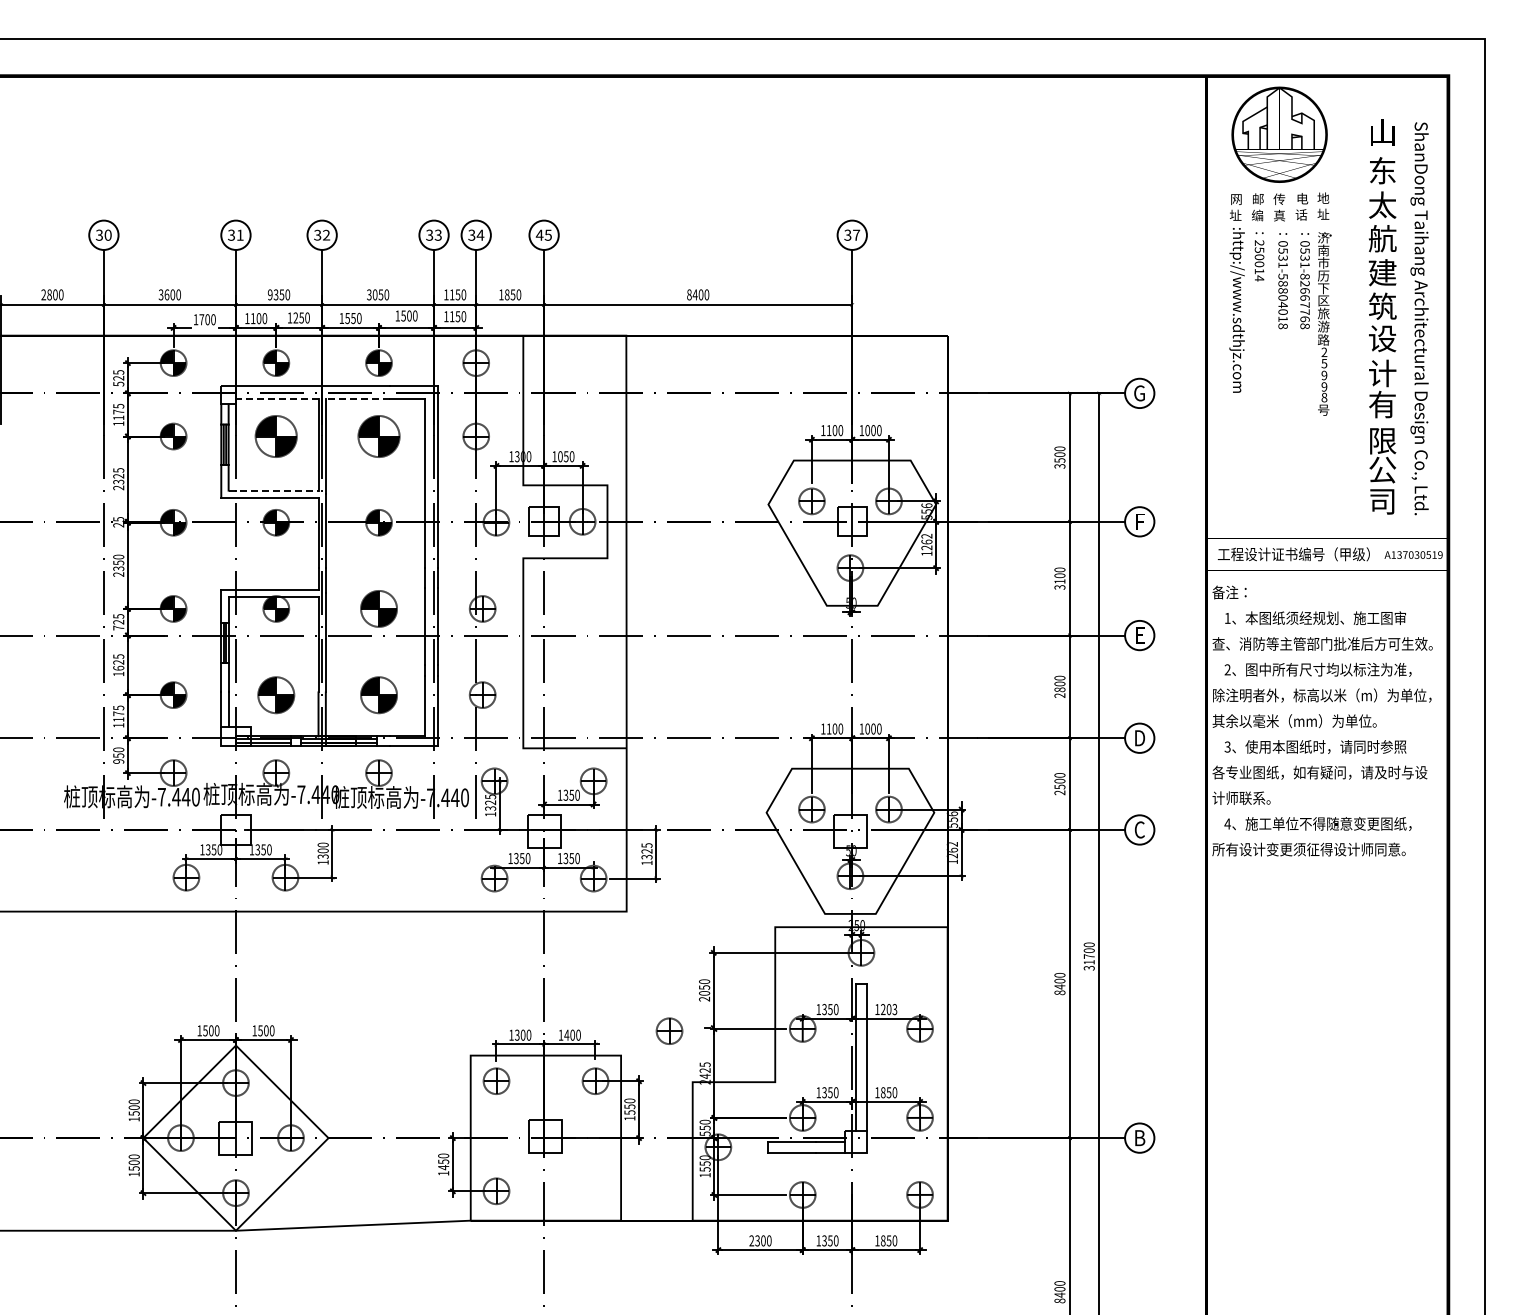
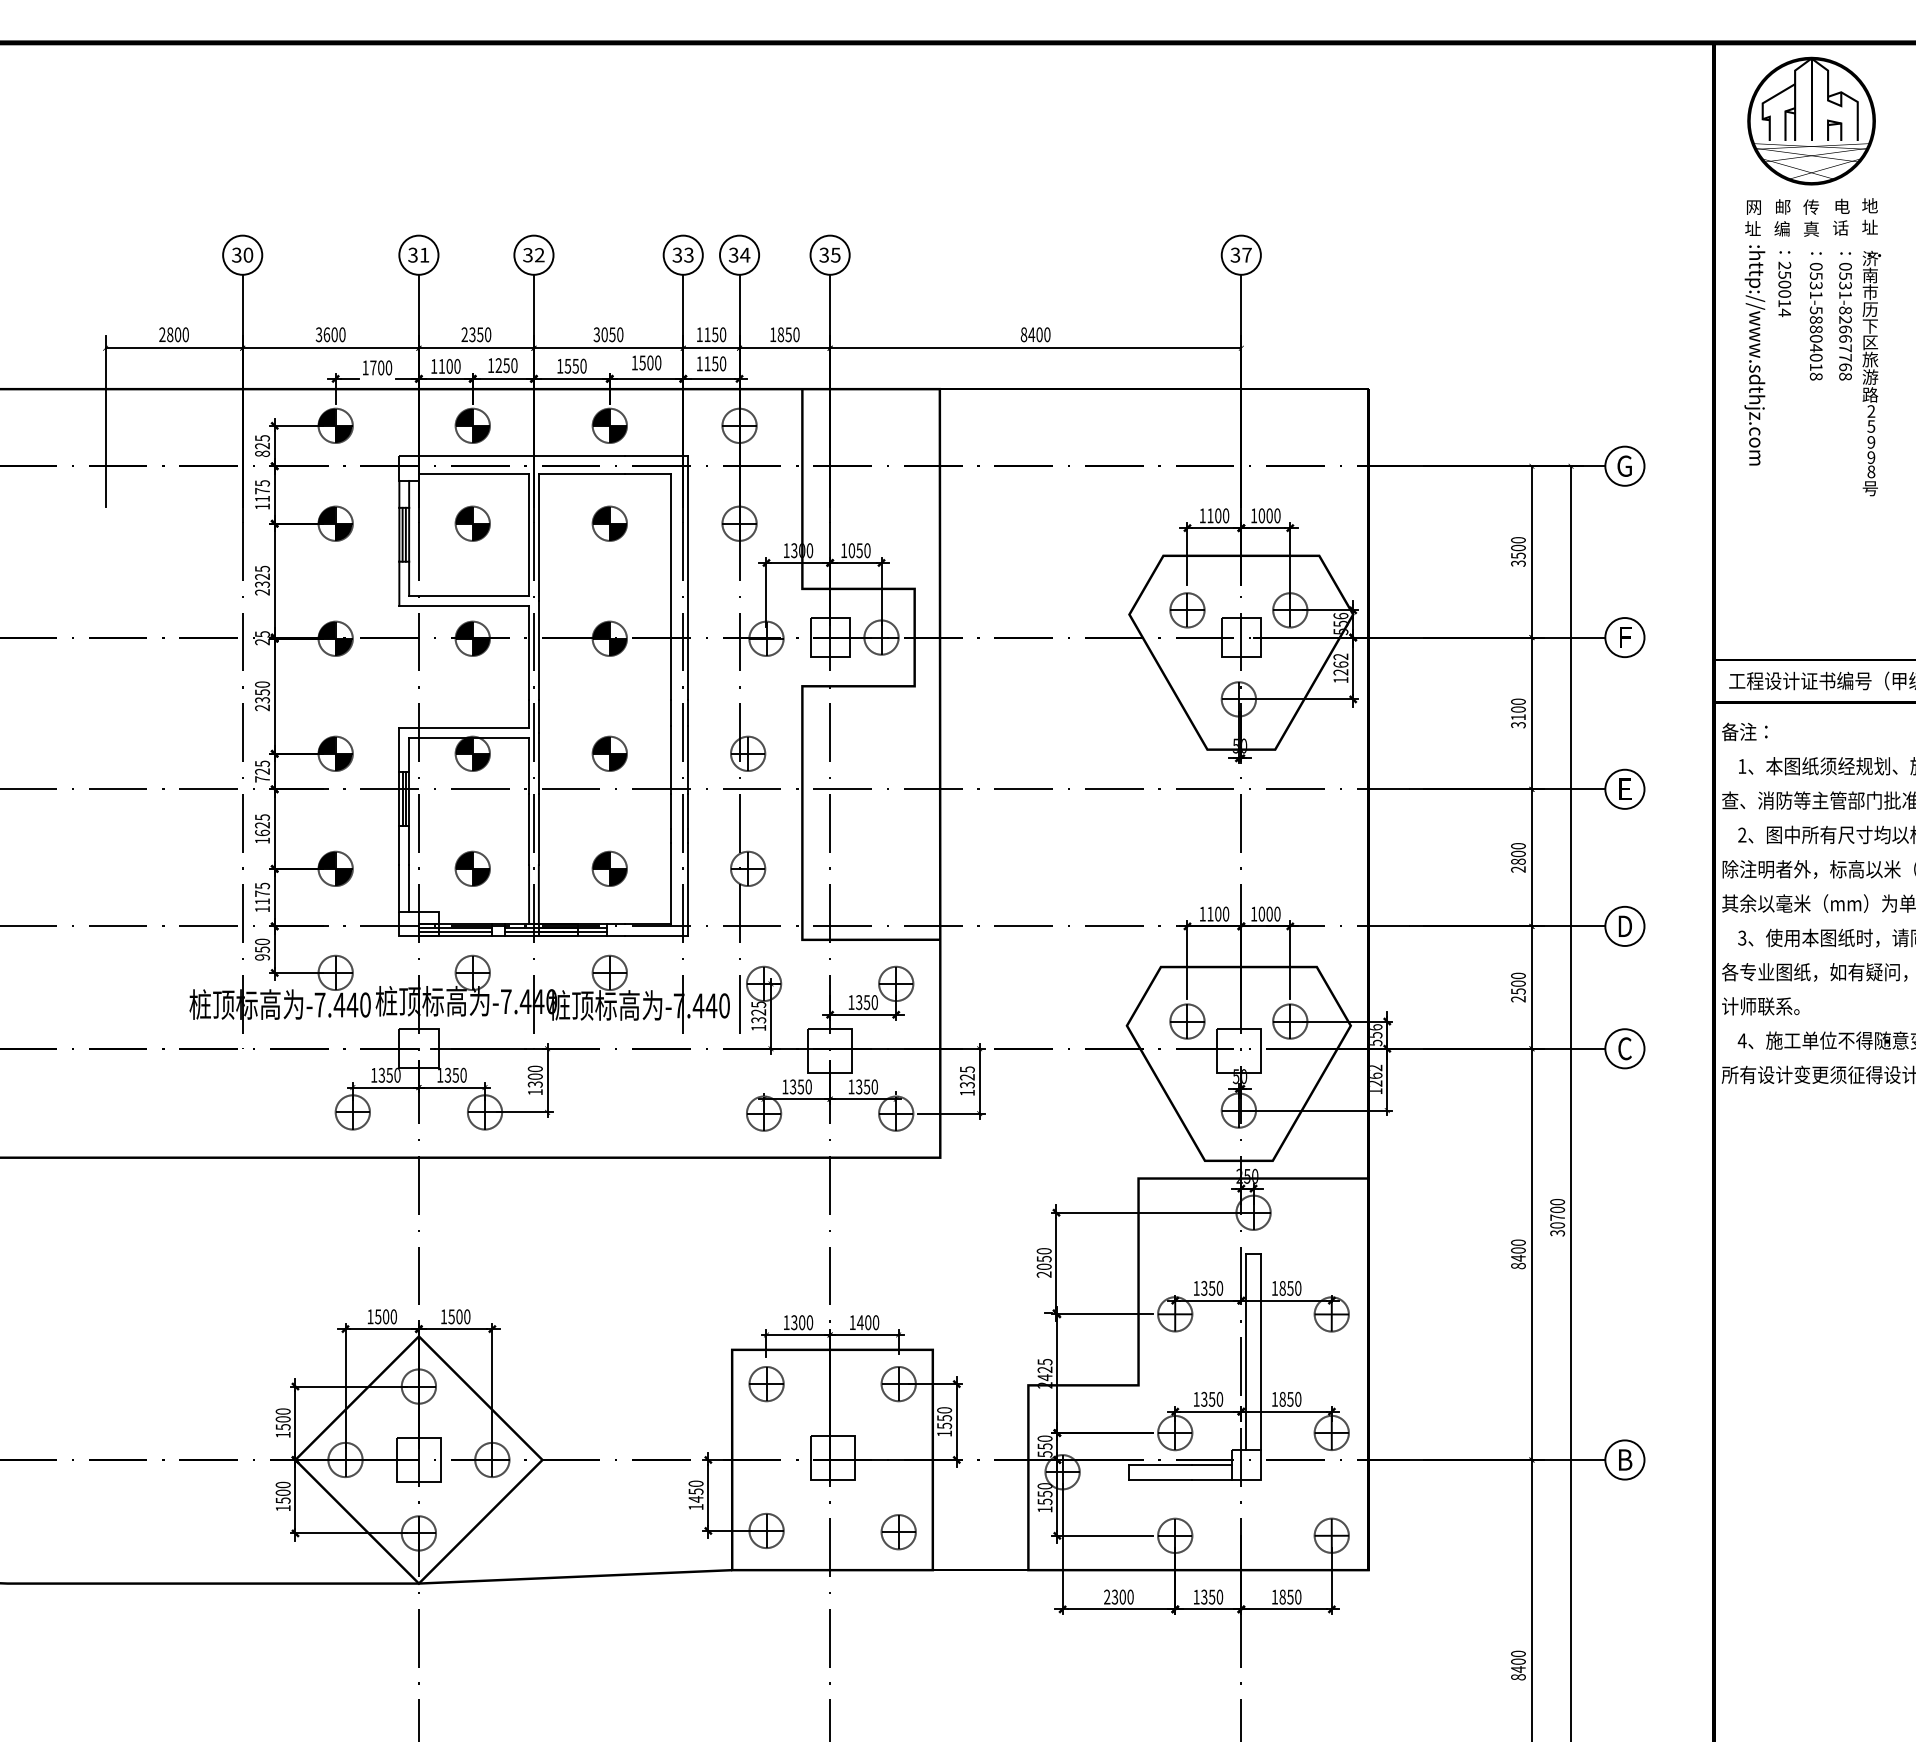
text: (539, 234) -> (823, 254), 45 -> 35
text: (269, 295) -> (463, 335), 9350 -> 2350
text: (118, 383) -> (262, 453), 525 -> 825
line: (276, 398) -> (473, 473), dashed -> solid
line: (357, 398) -> (581, 473), dashed -> solid
part: (276, 436) -> (473, 523), size x0.62
part: (378, 436) -> (609, 523), size x0.62
line: (273, 490) -> (469, 595), dashed -> solid
part: (378, 608) -> (609, 753), size x0.71
part: (276, 694) -> (473, 868), size x0.71
part: (378, 694) -> (609, 868), size x0.71
text: (1088, 962) -> (1556, 1225), 31700 -> 30700
text: (888, 1009) -> (1289, 1288), 1203 -> 1850
part: (669, 1030) -> (898, 1531), moved

